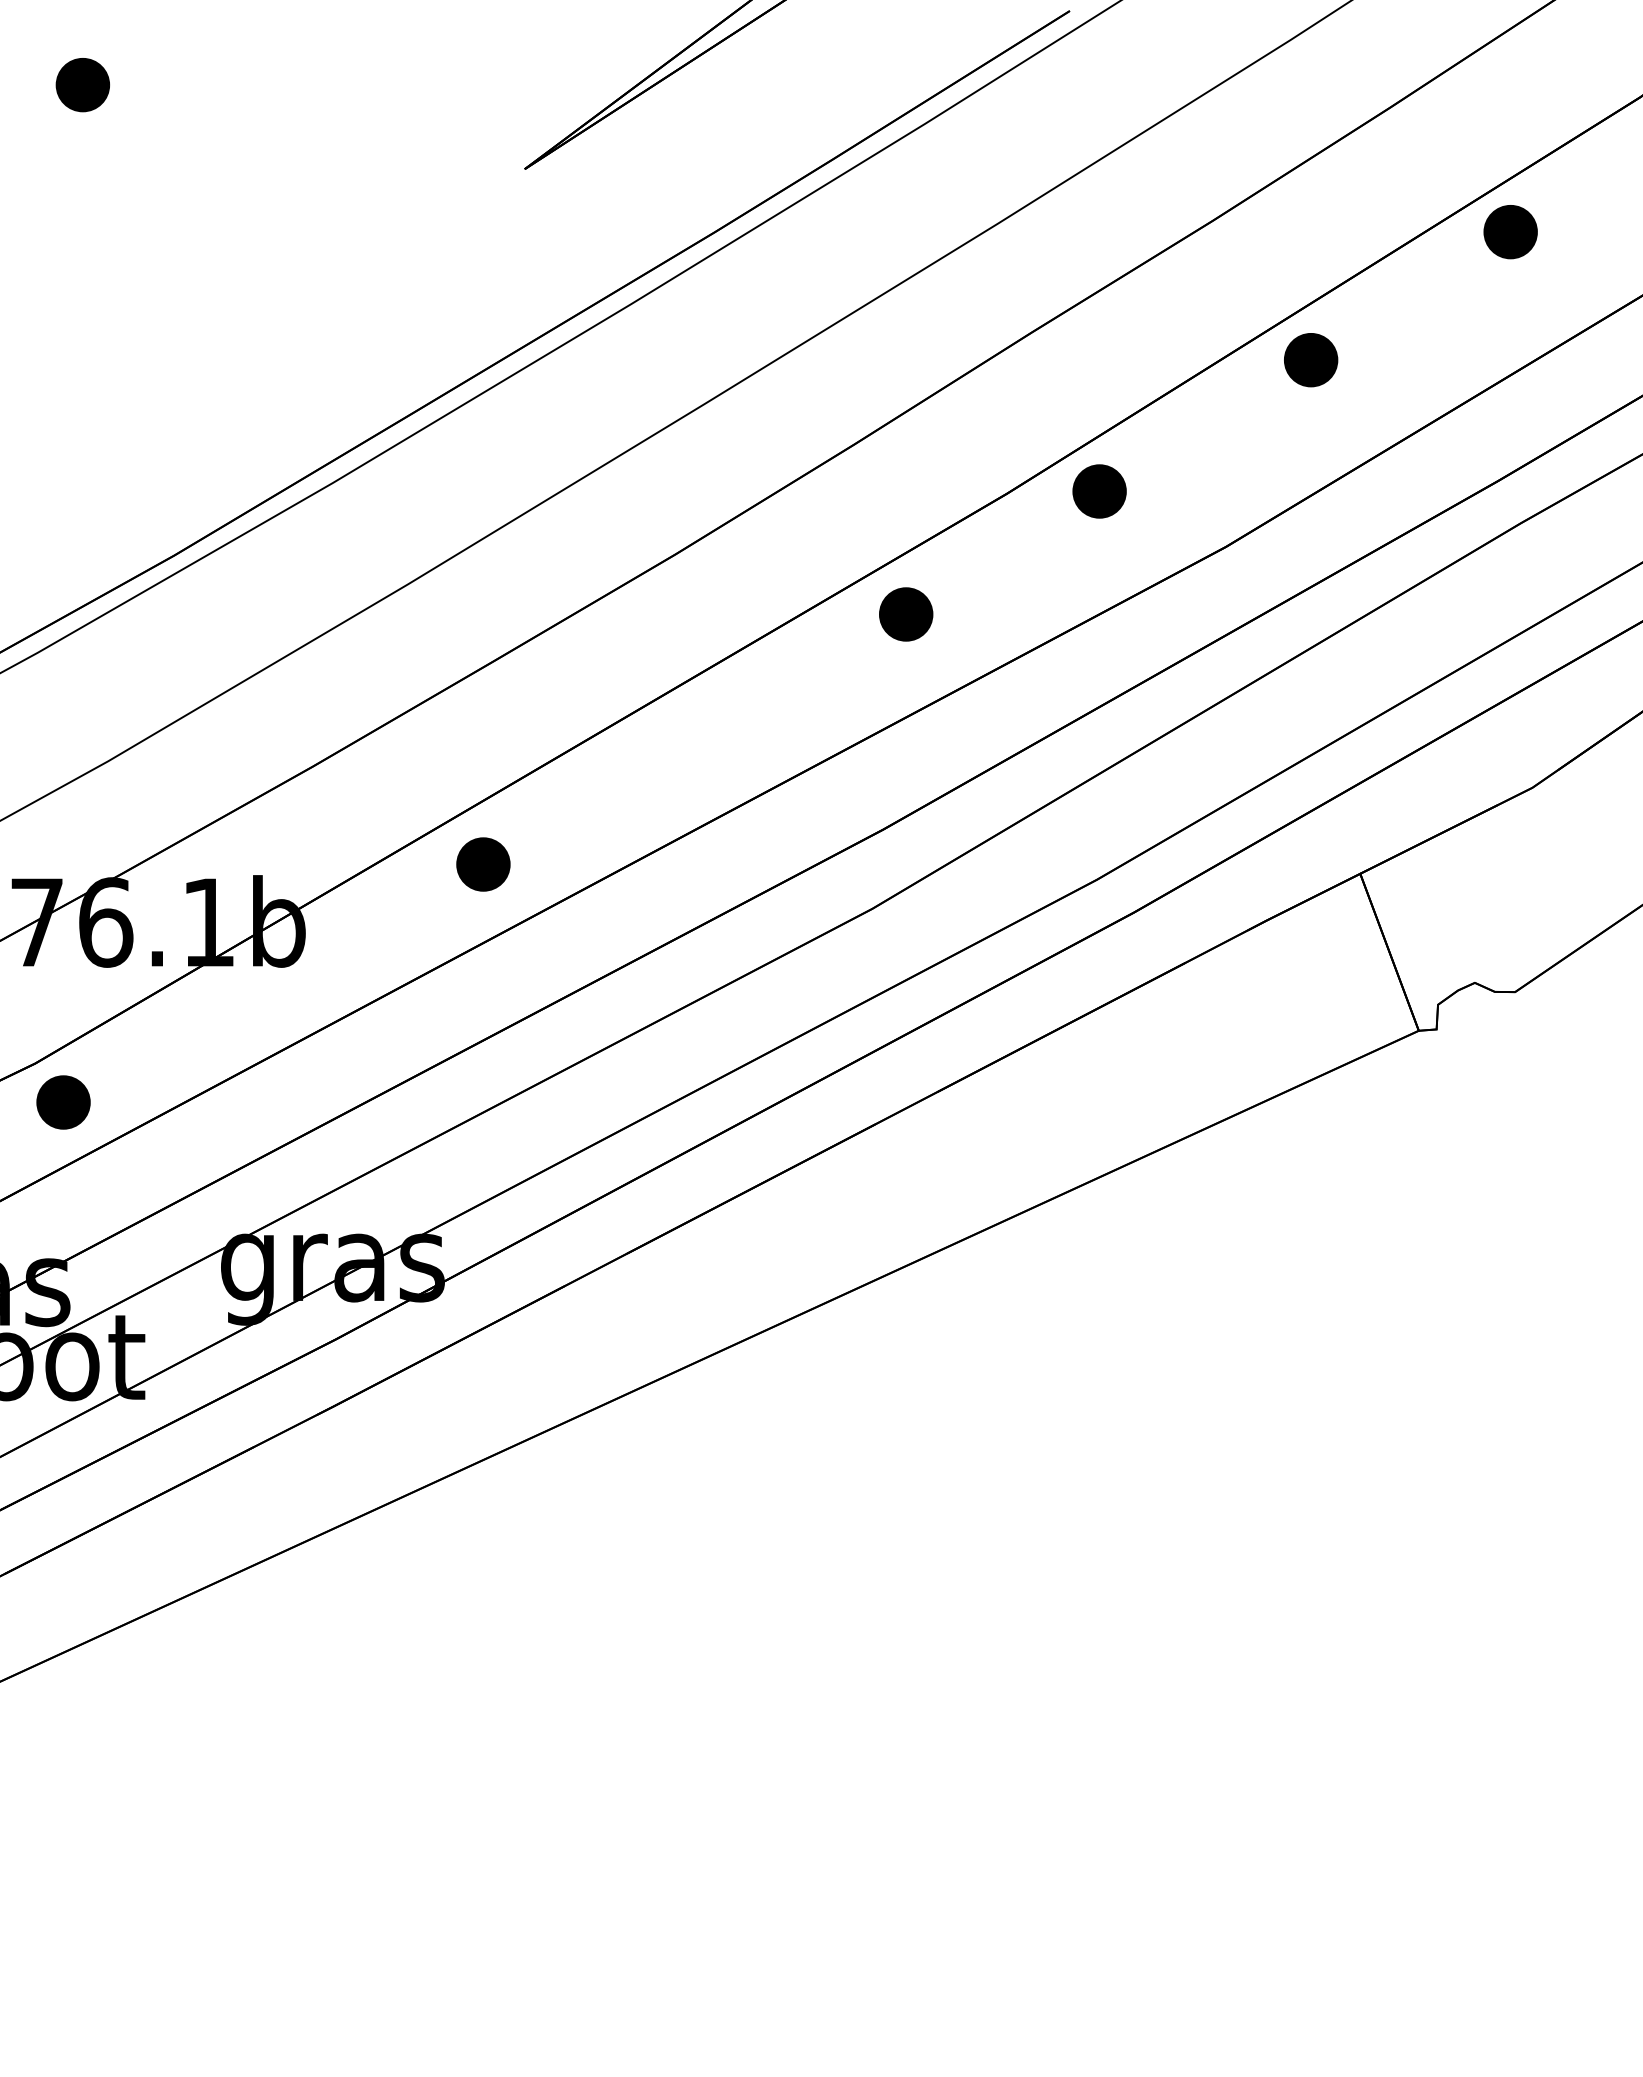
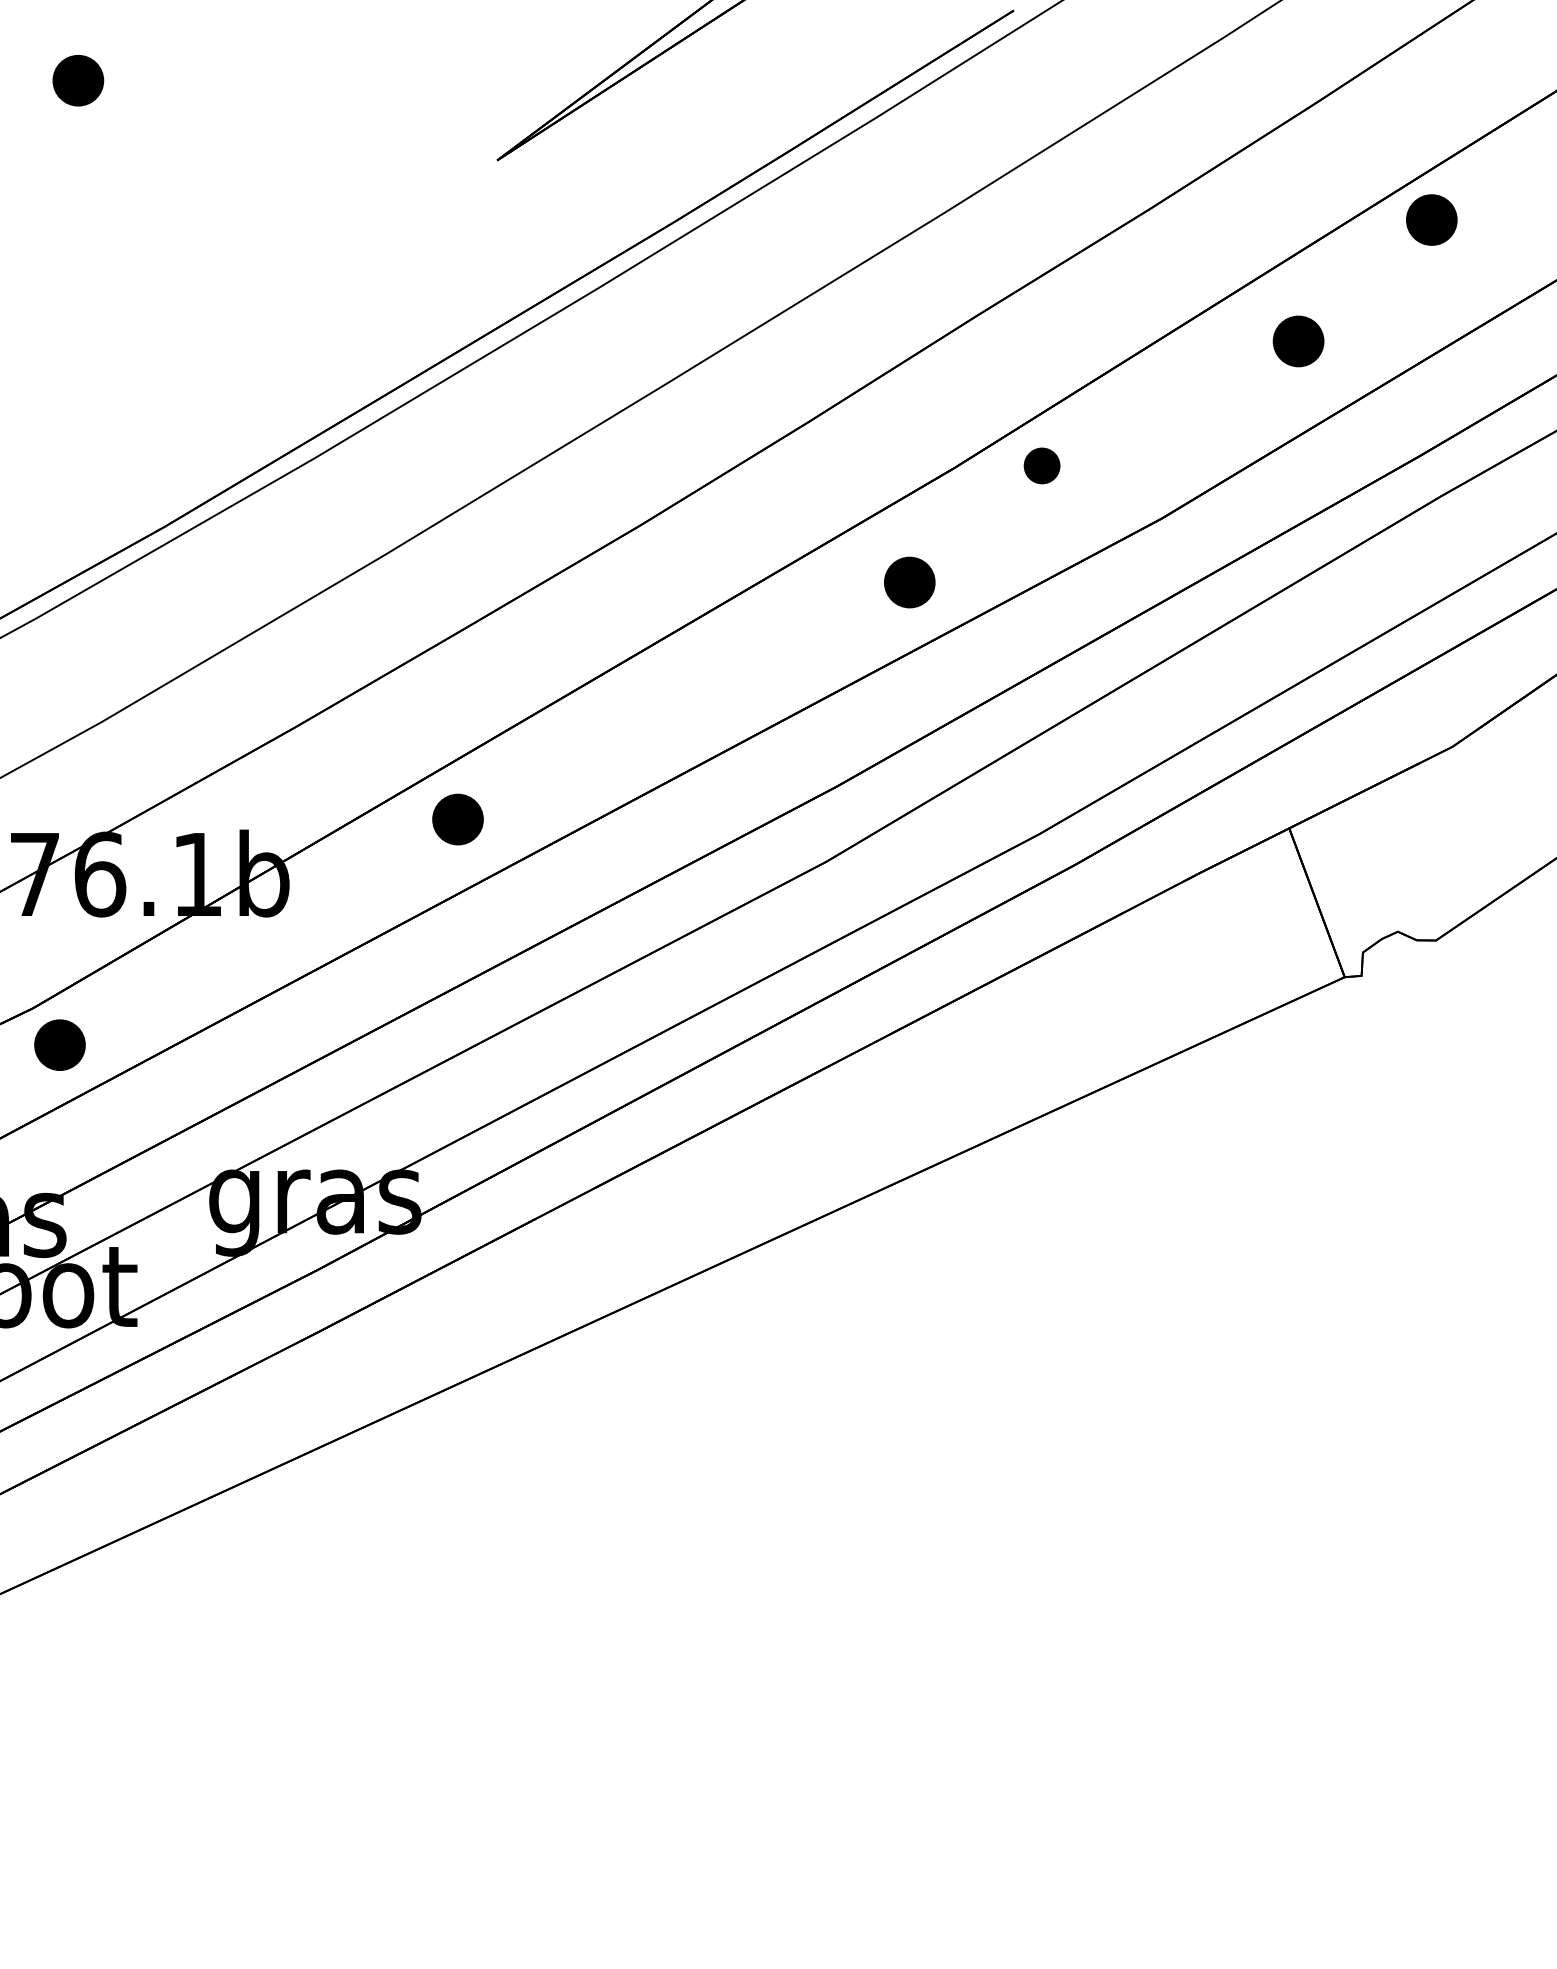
part: (1310, 360) -> (1298, 341), moved
part: (1098, 491) -> (1041, 465), size x0.7
part: (905, 614) -> (909, 582), moved

